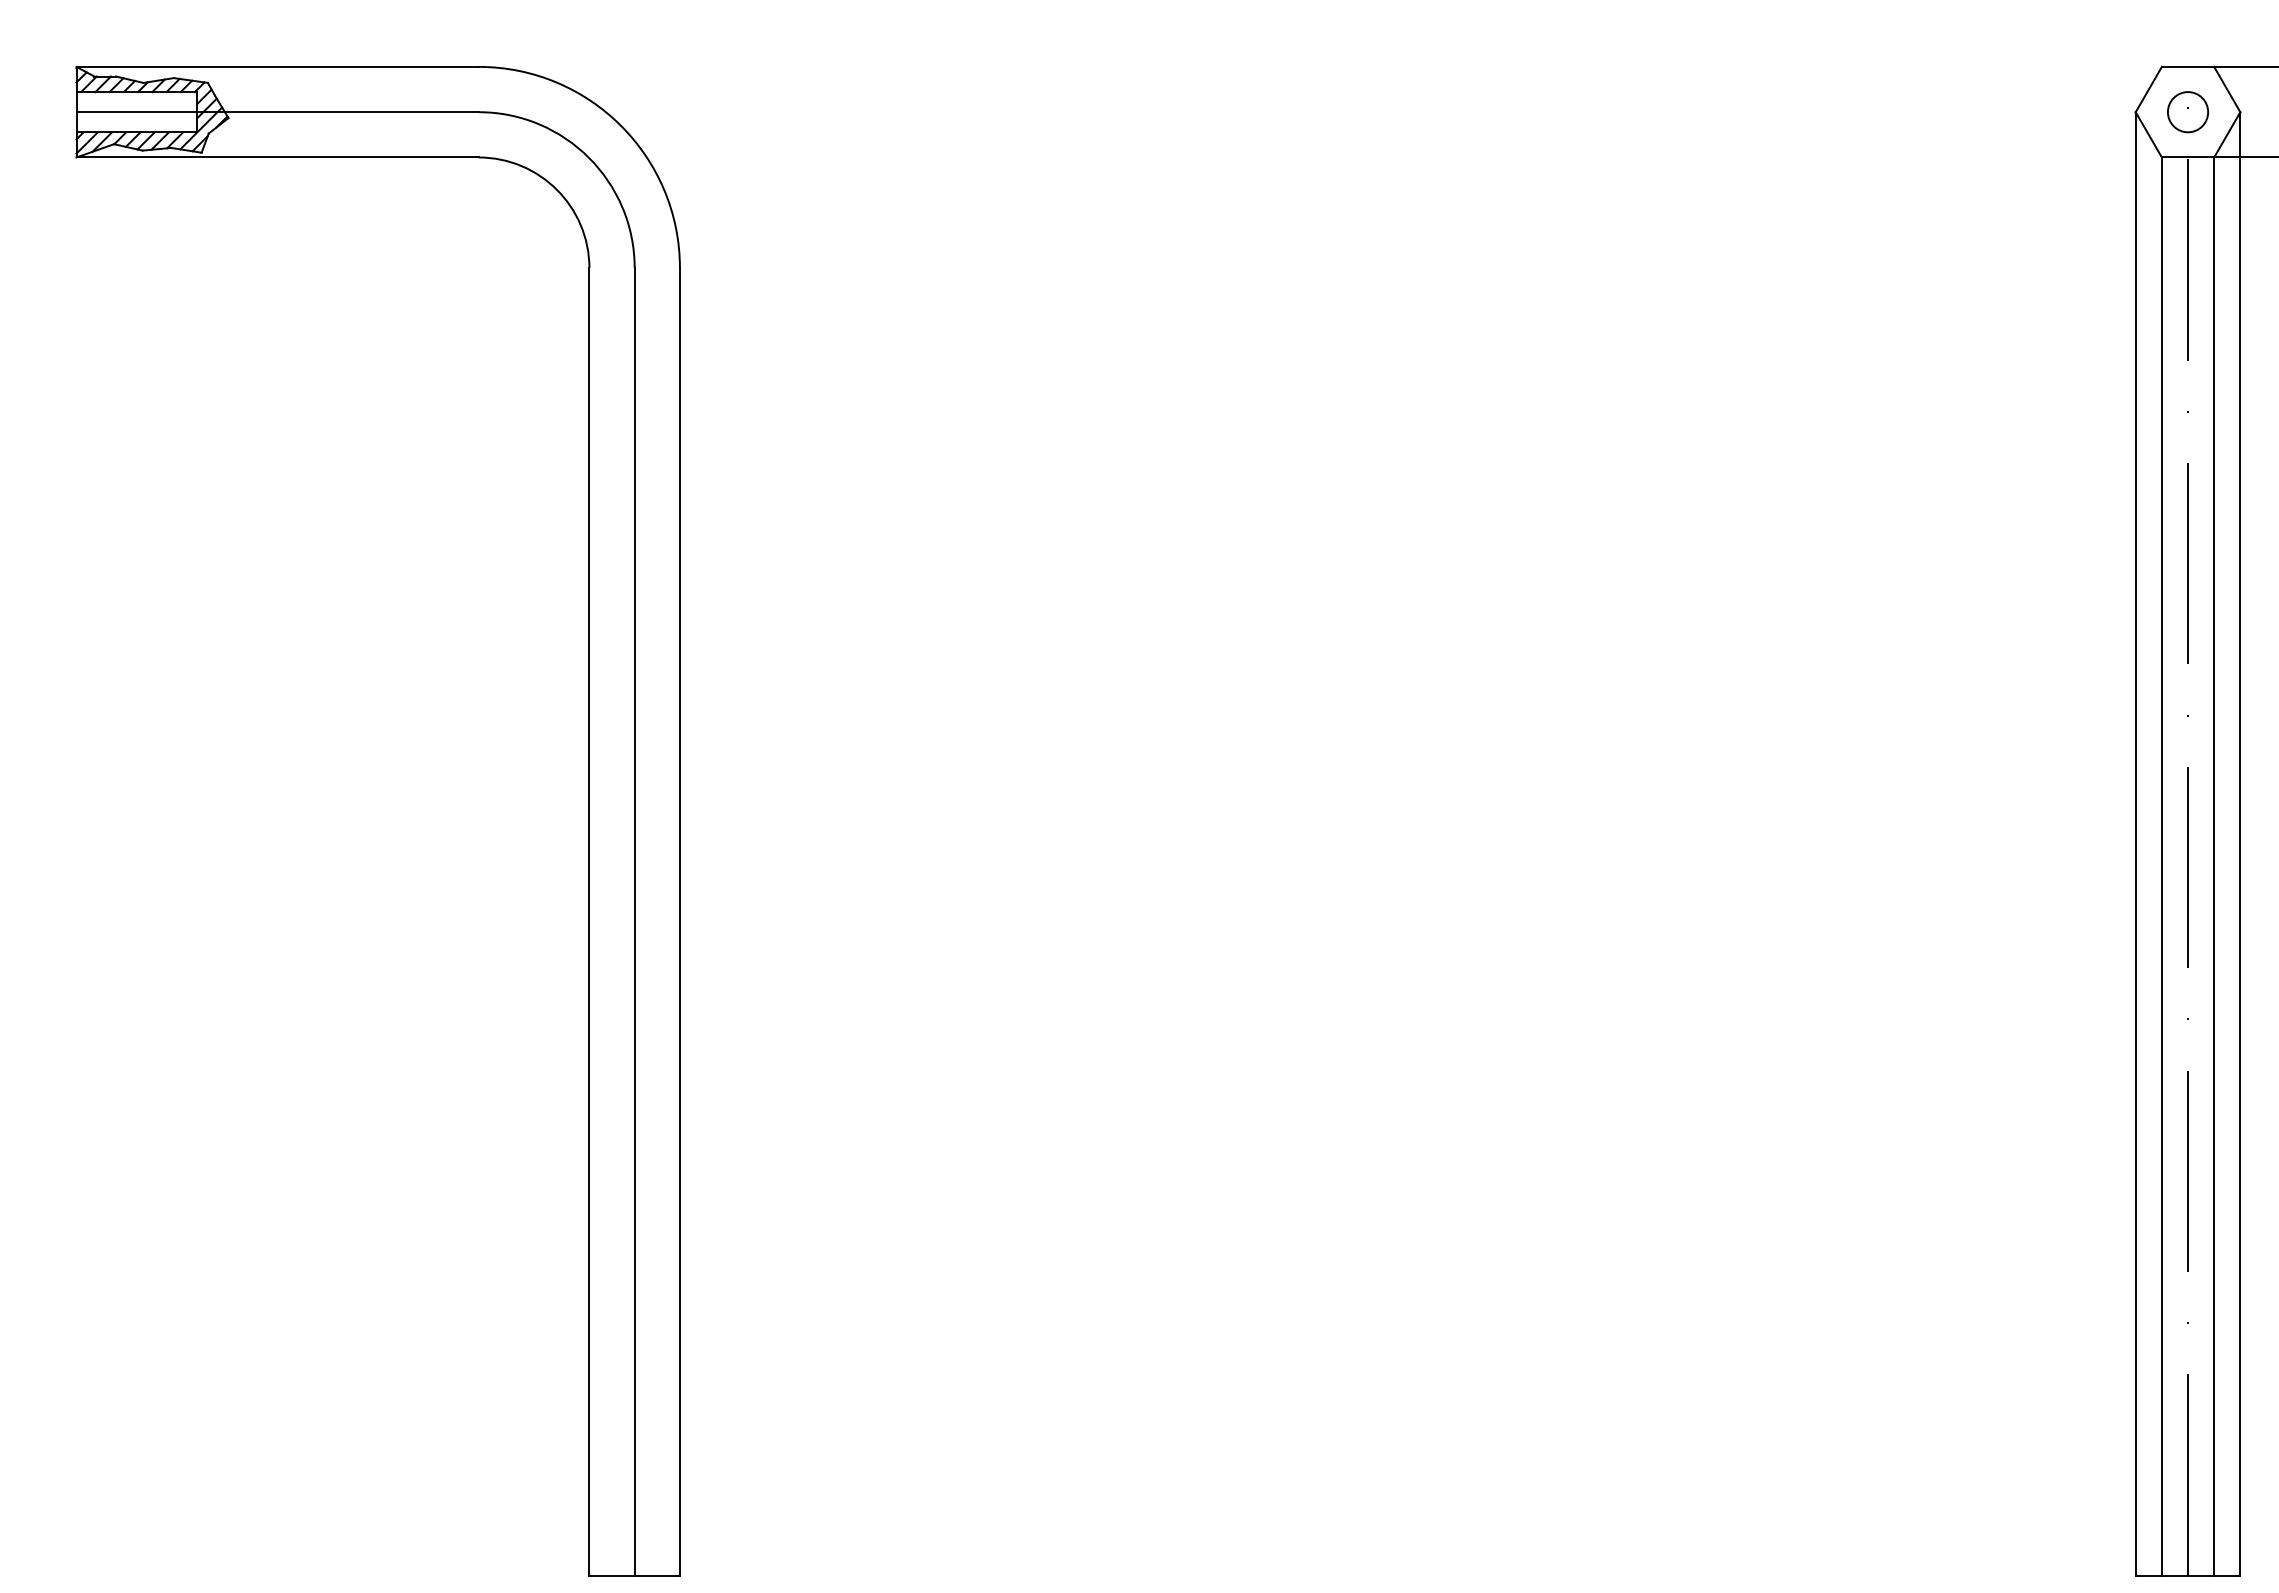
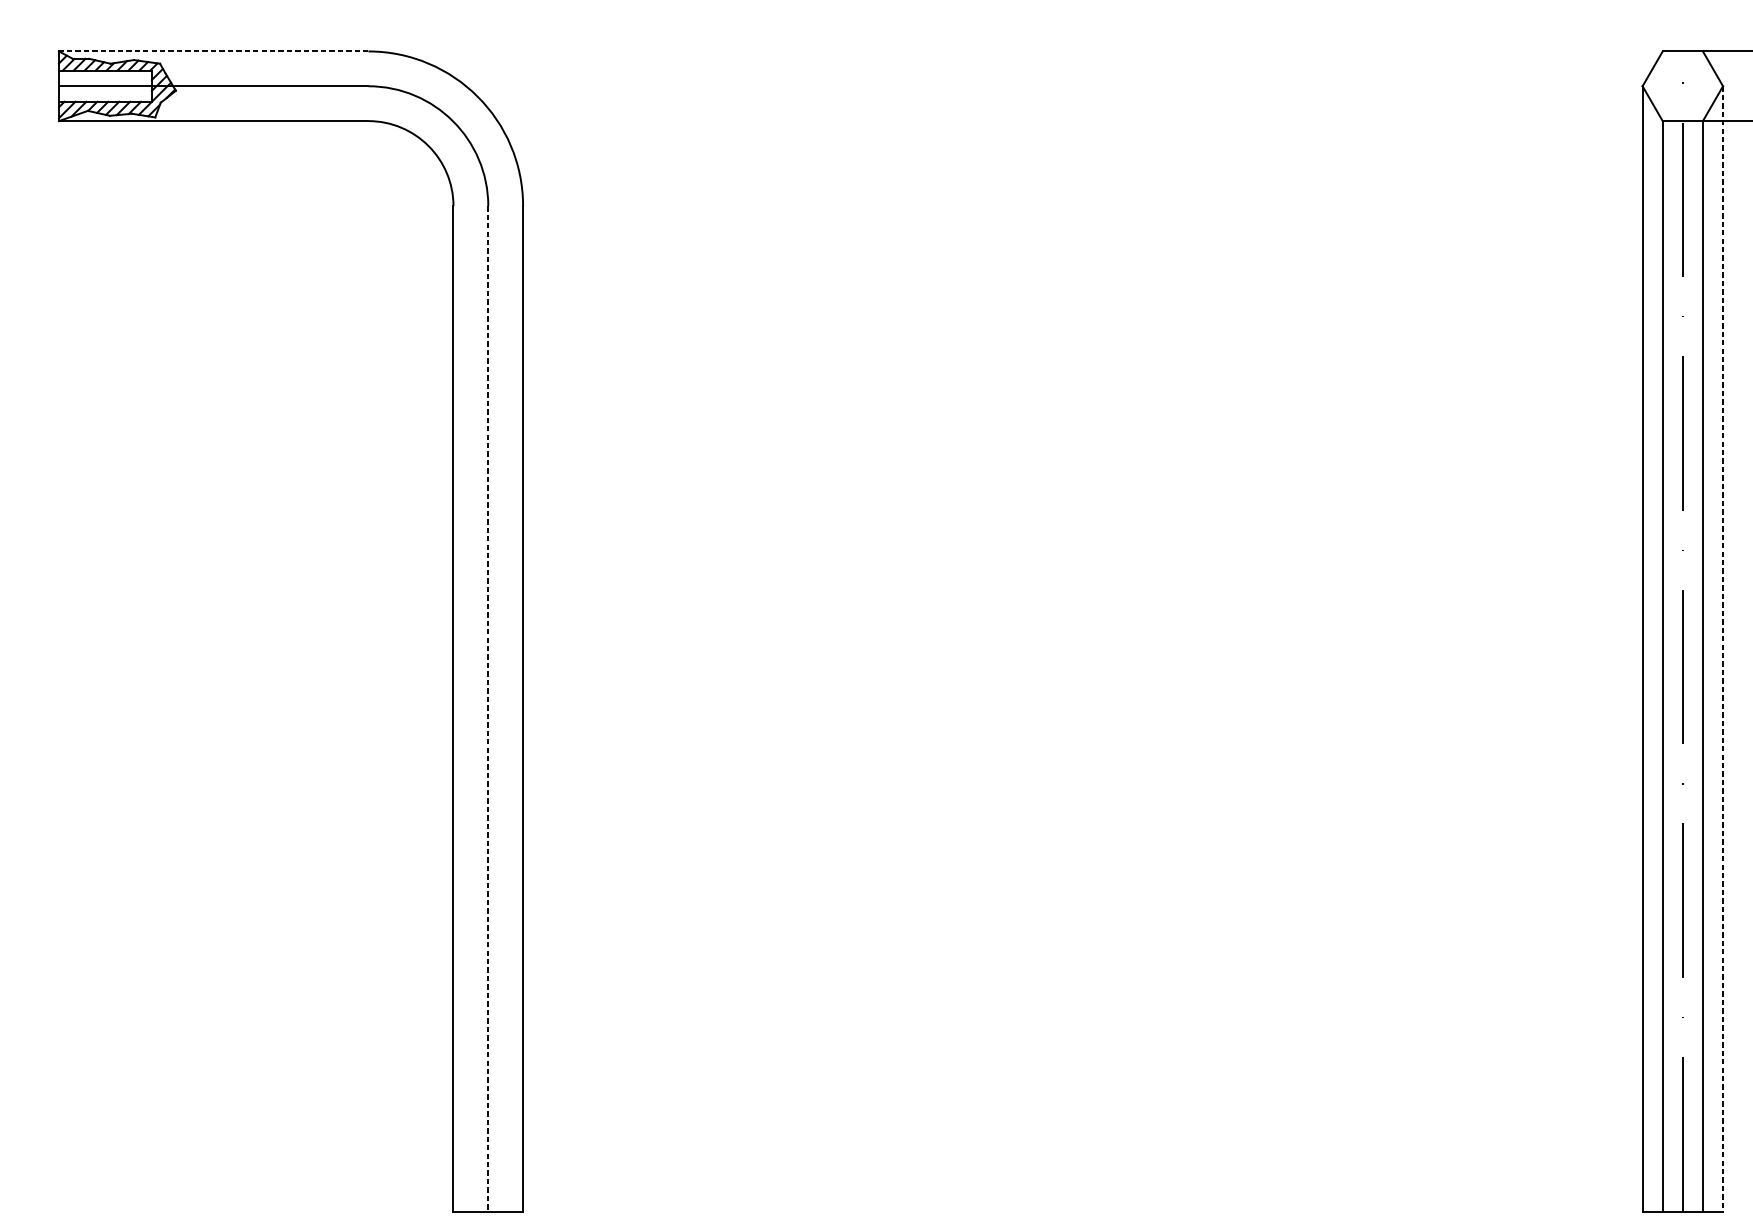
line: (277, 66) -> (213, 51), solid -> dashed
circle: (2187, 112) -> (1682, 86), removed
line: (2240, 843) -> (1723, 648), solid -> dashed
line: (634, 921) -> (488, 708), solid -> dashed

